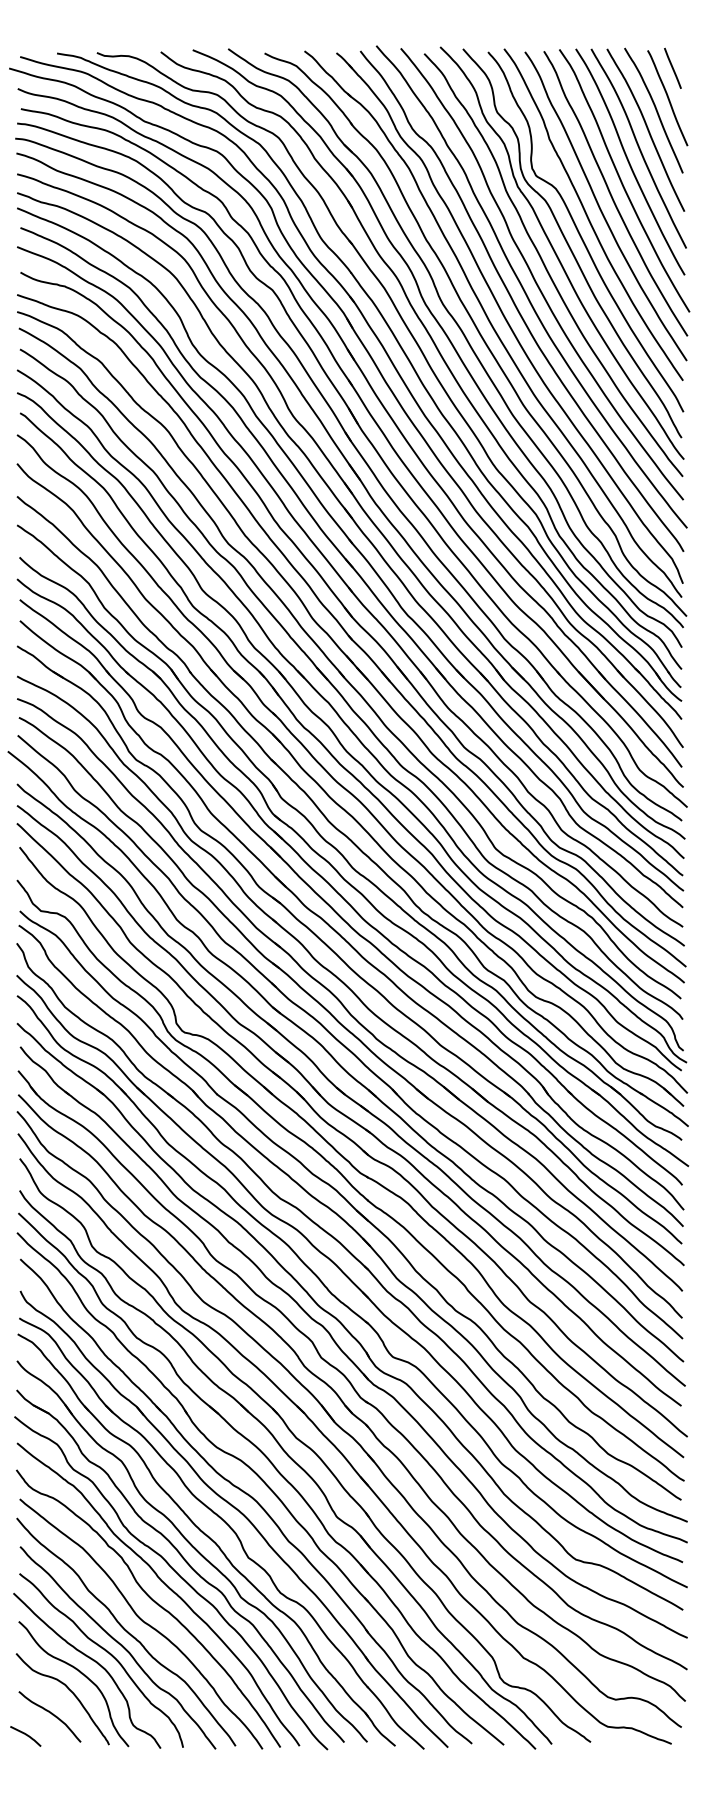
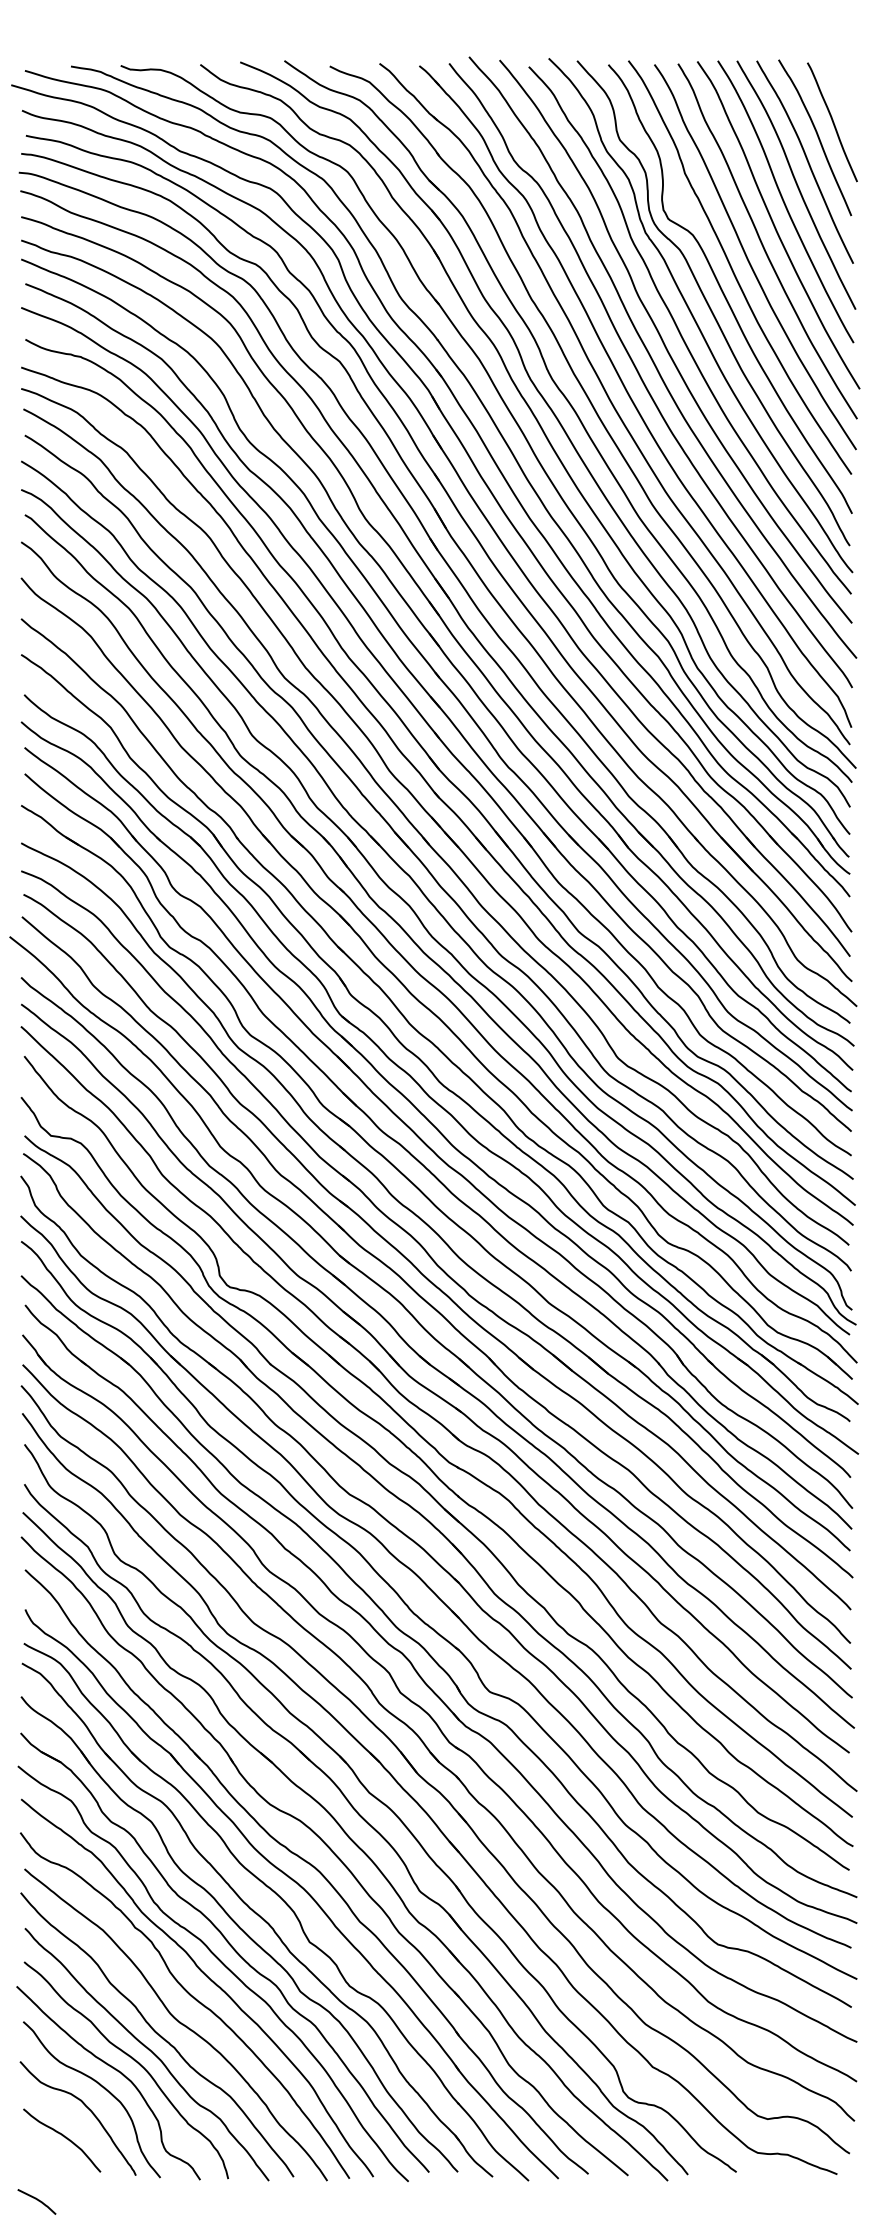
line: (672, 67) -> (838, 84), removed
curve: (25, 1735) -> (36, 2200), moved

